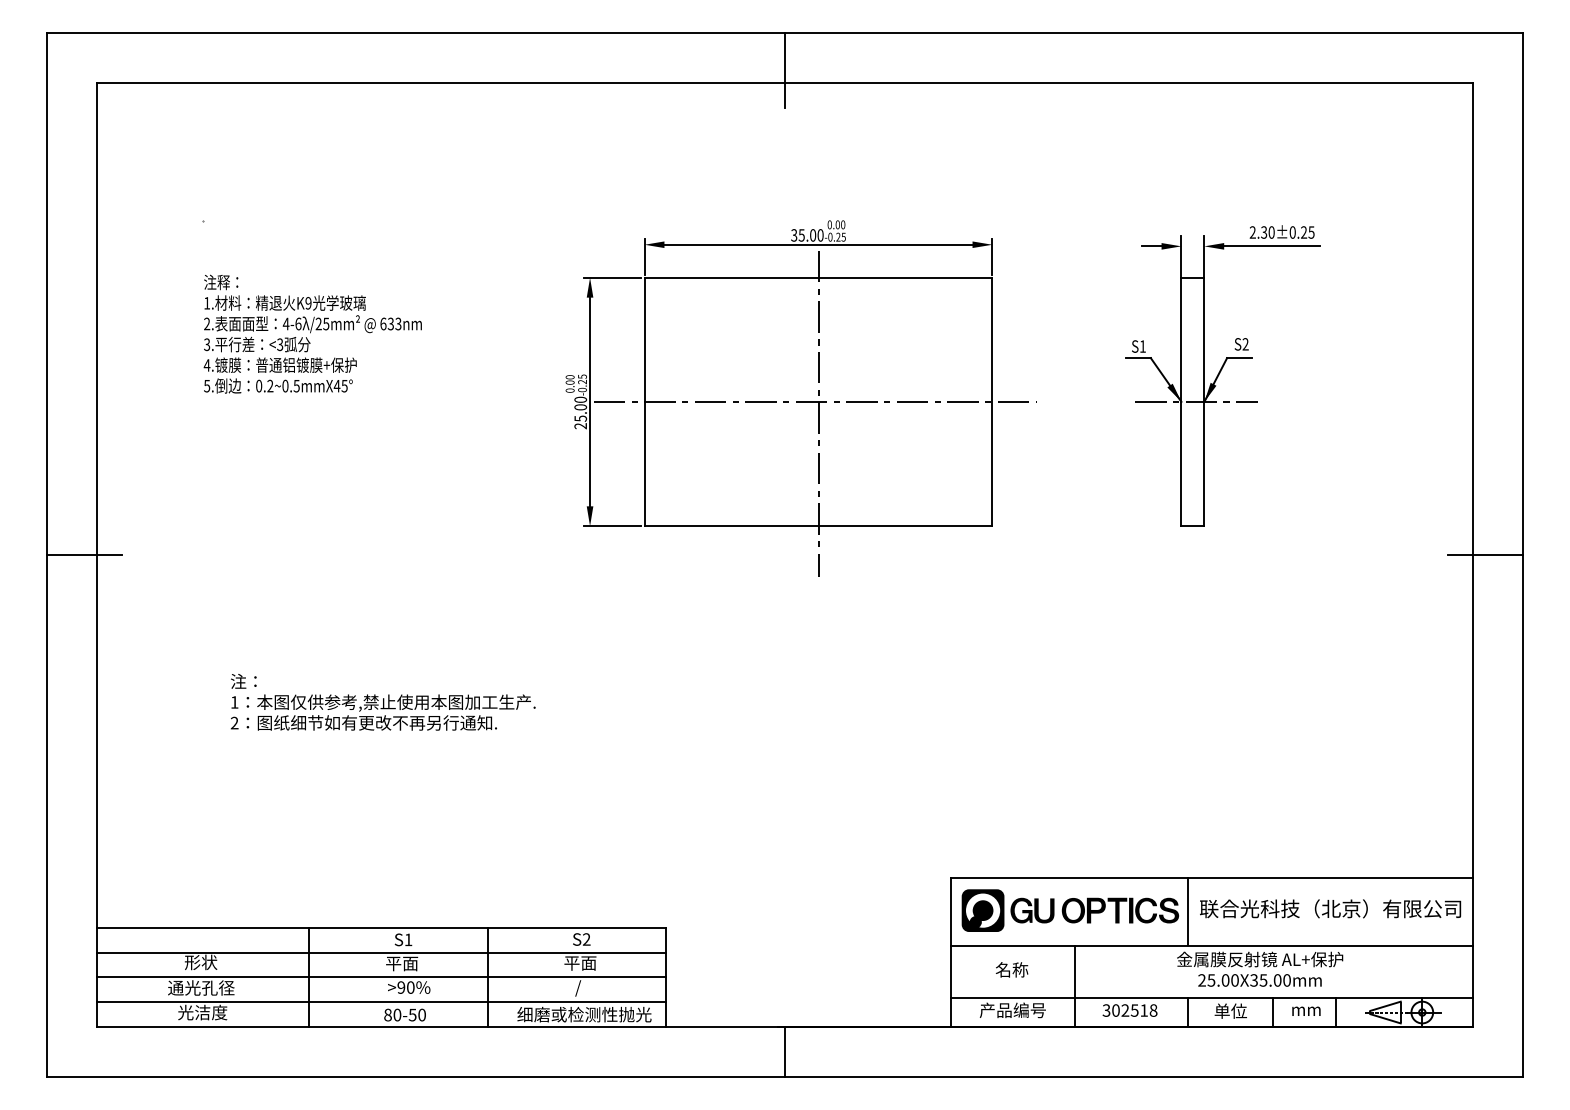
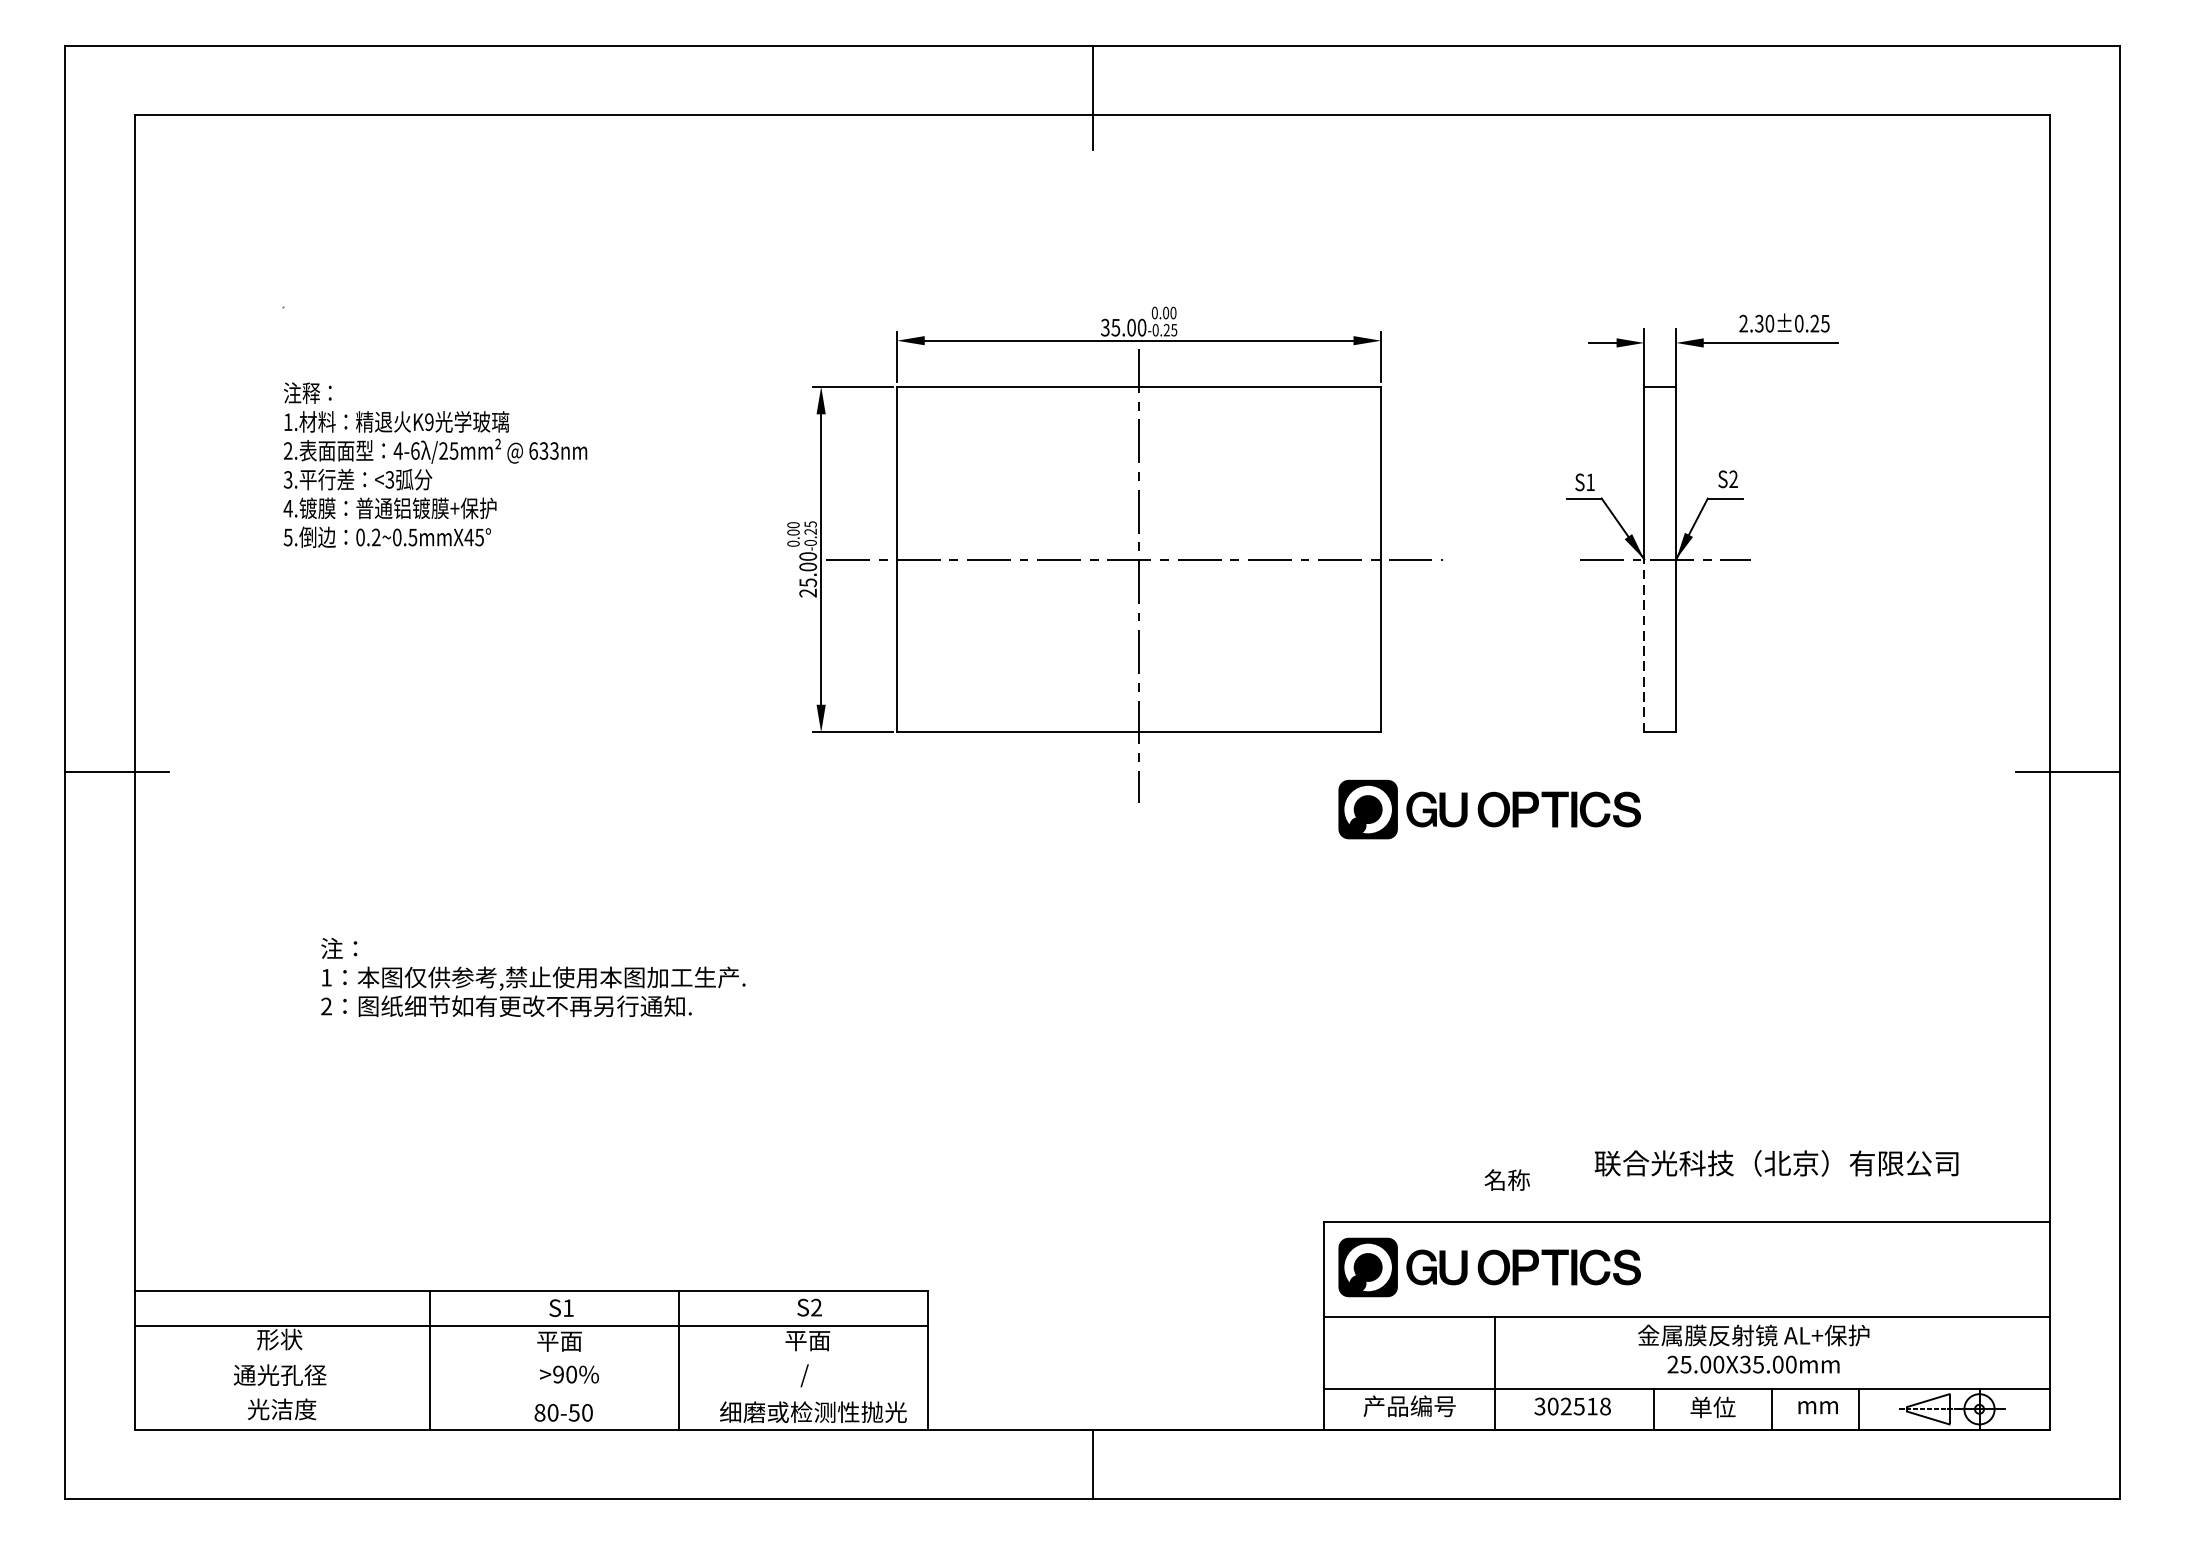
line: (1181, 463) -> (1644, 645), solid -> dashed
part: (1069, 581) -> (1488, 809), added
text: (1330, 908) -> (1776, 1162), moved
line: (1188, 911) -> (1654, 1268), removed
text: (1012, 969) -> (1507, 1179), moved
line: (381, 977) -> (530, 1360), removed
line: (381, 1002) -> (530, 1395), removed

